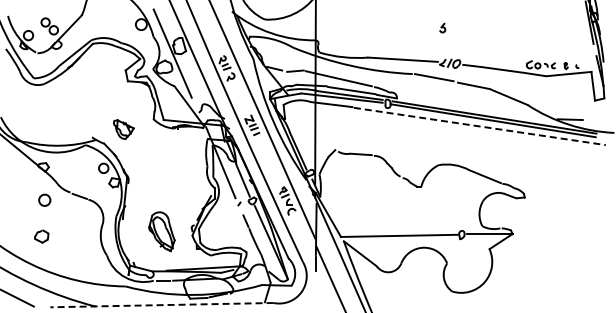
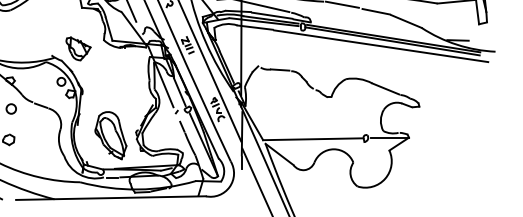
line: (480, 126) -> (381, 46), dashed -> solid
part: (123, 129) -> (78, 48), size x1.43
part: (161, 231) -> (110, 135), size x1.43
line: (161, 305) -> (110, 198), dashed -> solid

